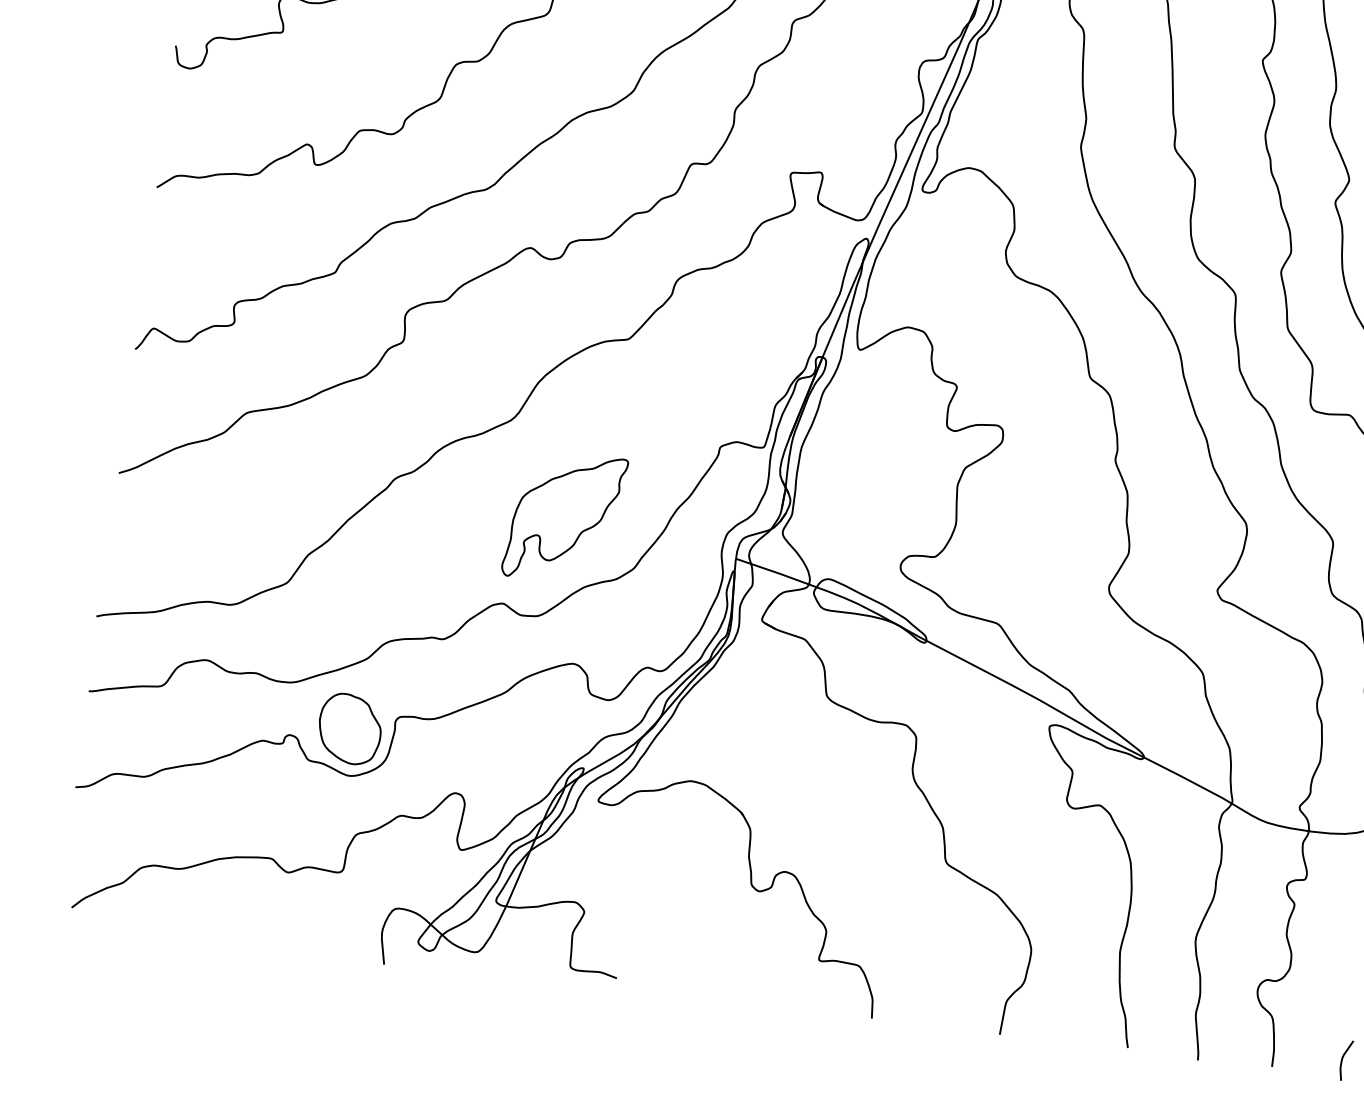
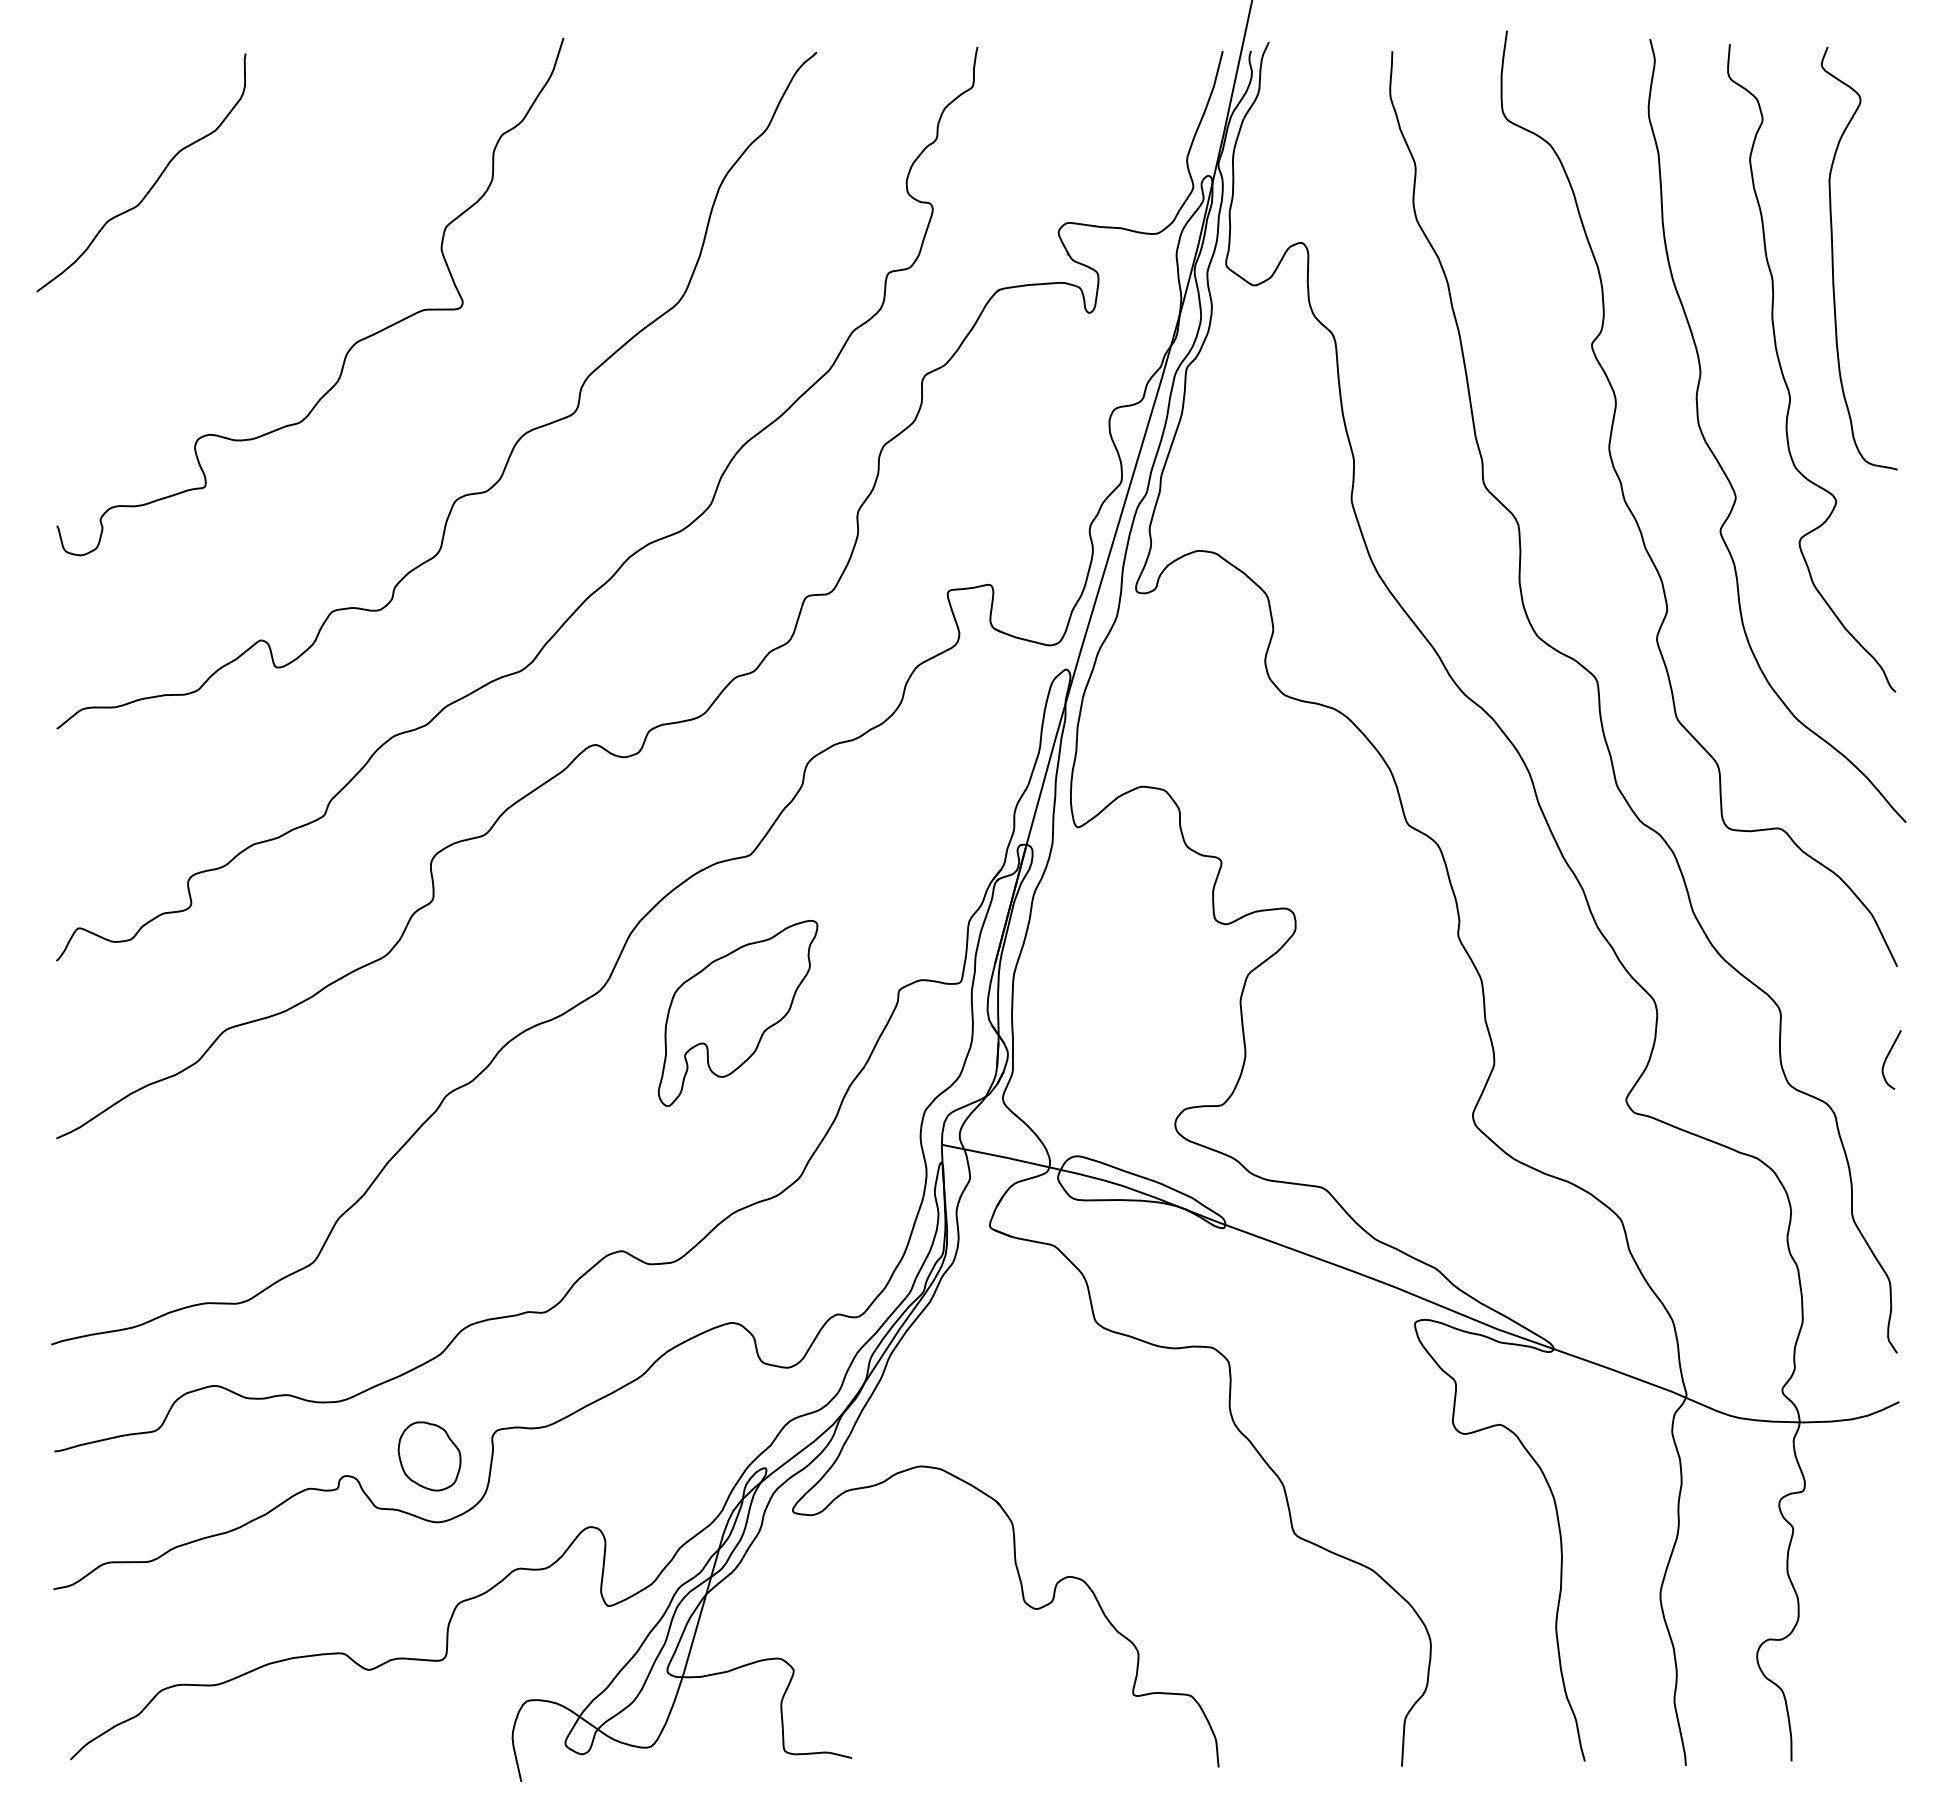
part: (564, 517) -> (737, 1013), moved
part: (349, 729) -> (429, 1456), size x0.7
curve: (1343, 1057) -> (1890, 1735), removed

